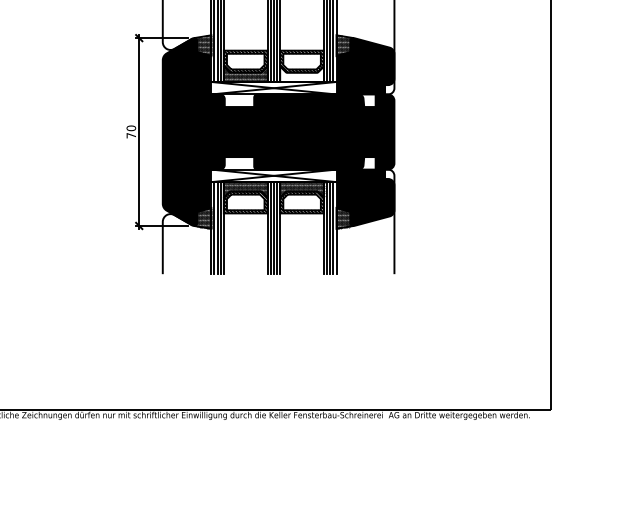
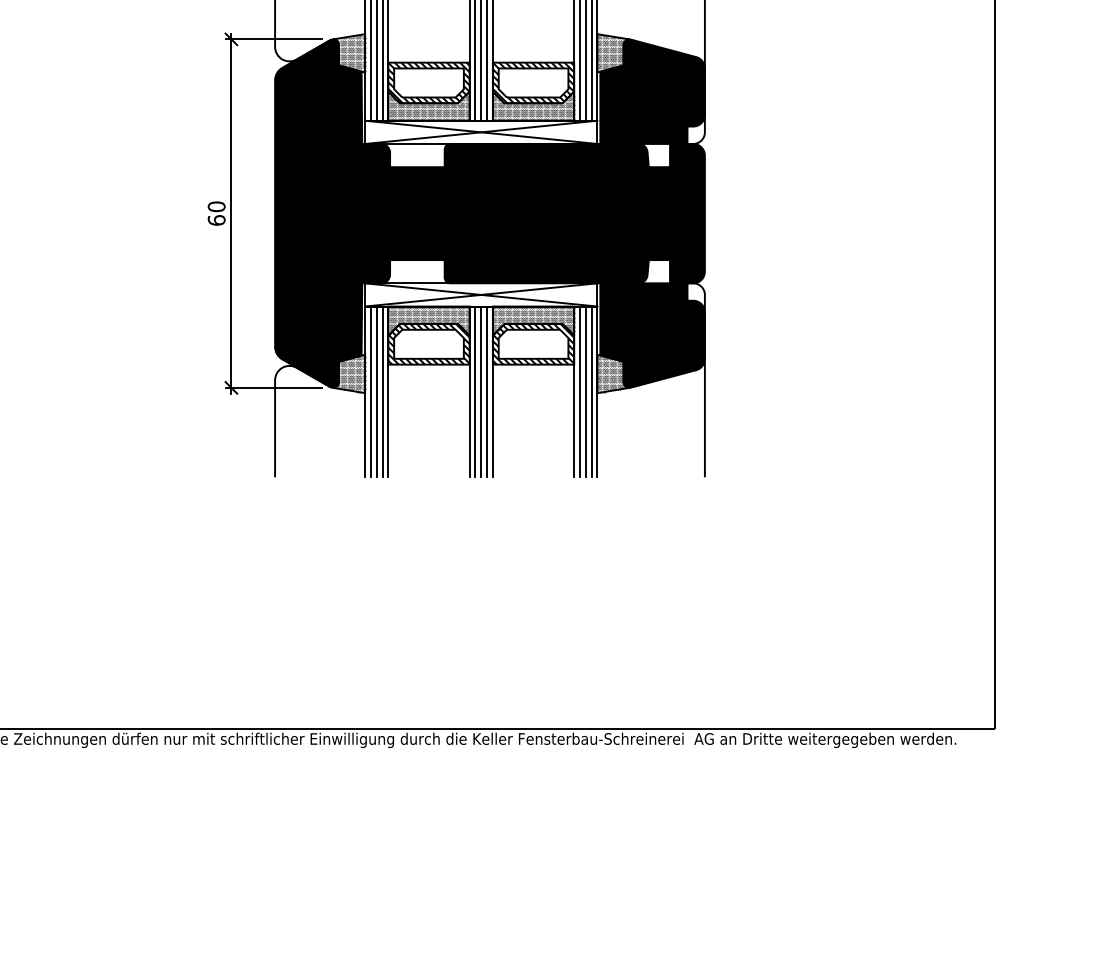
hatch: (301, 73) -> (532, 105), added
text: (131, 135) -> (217, 220), 70 -> 60

